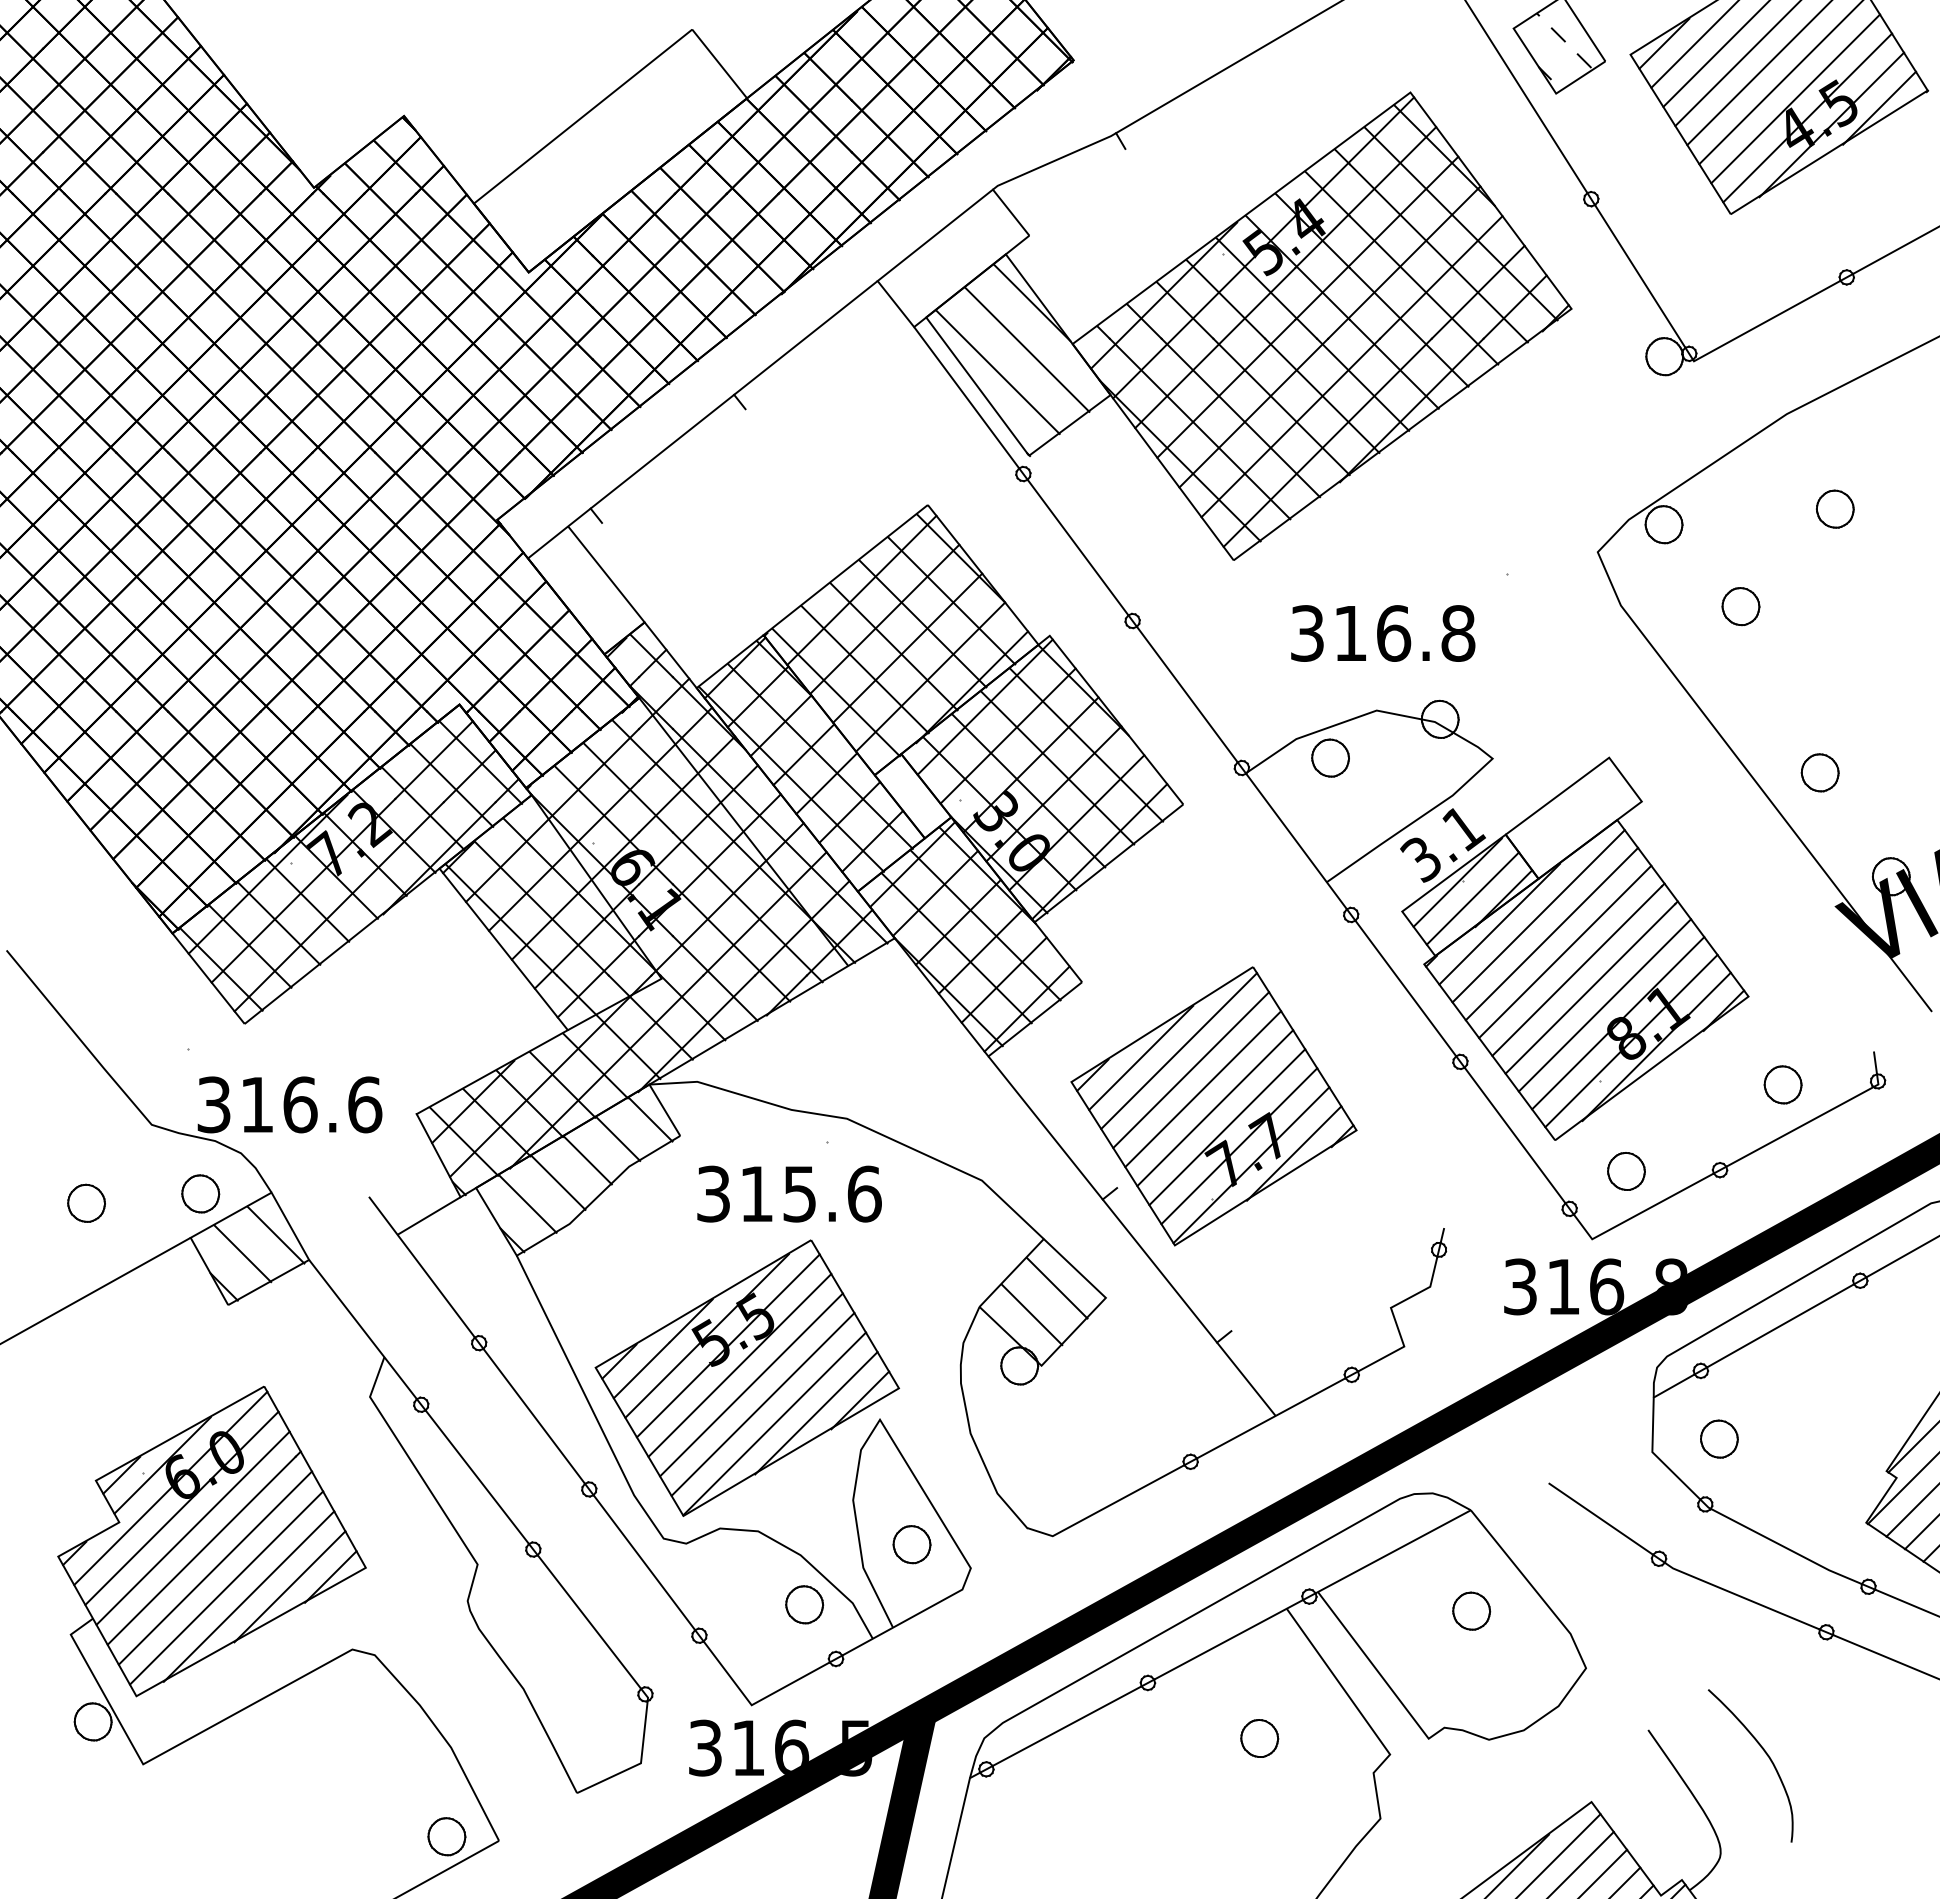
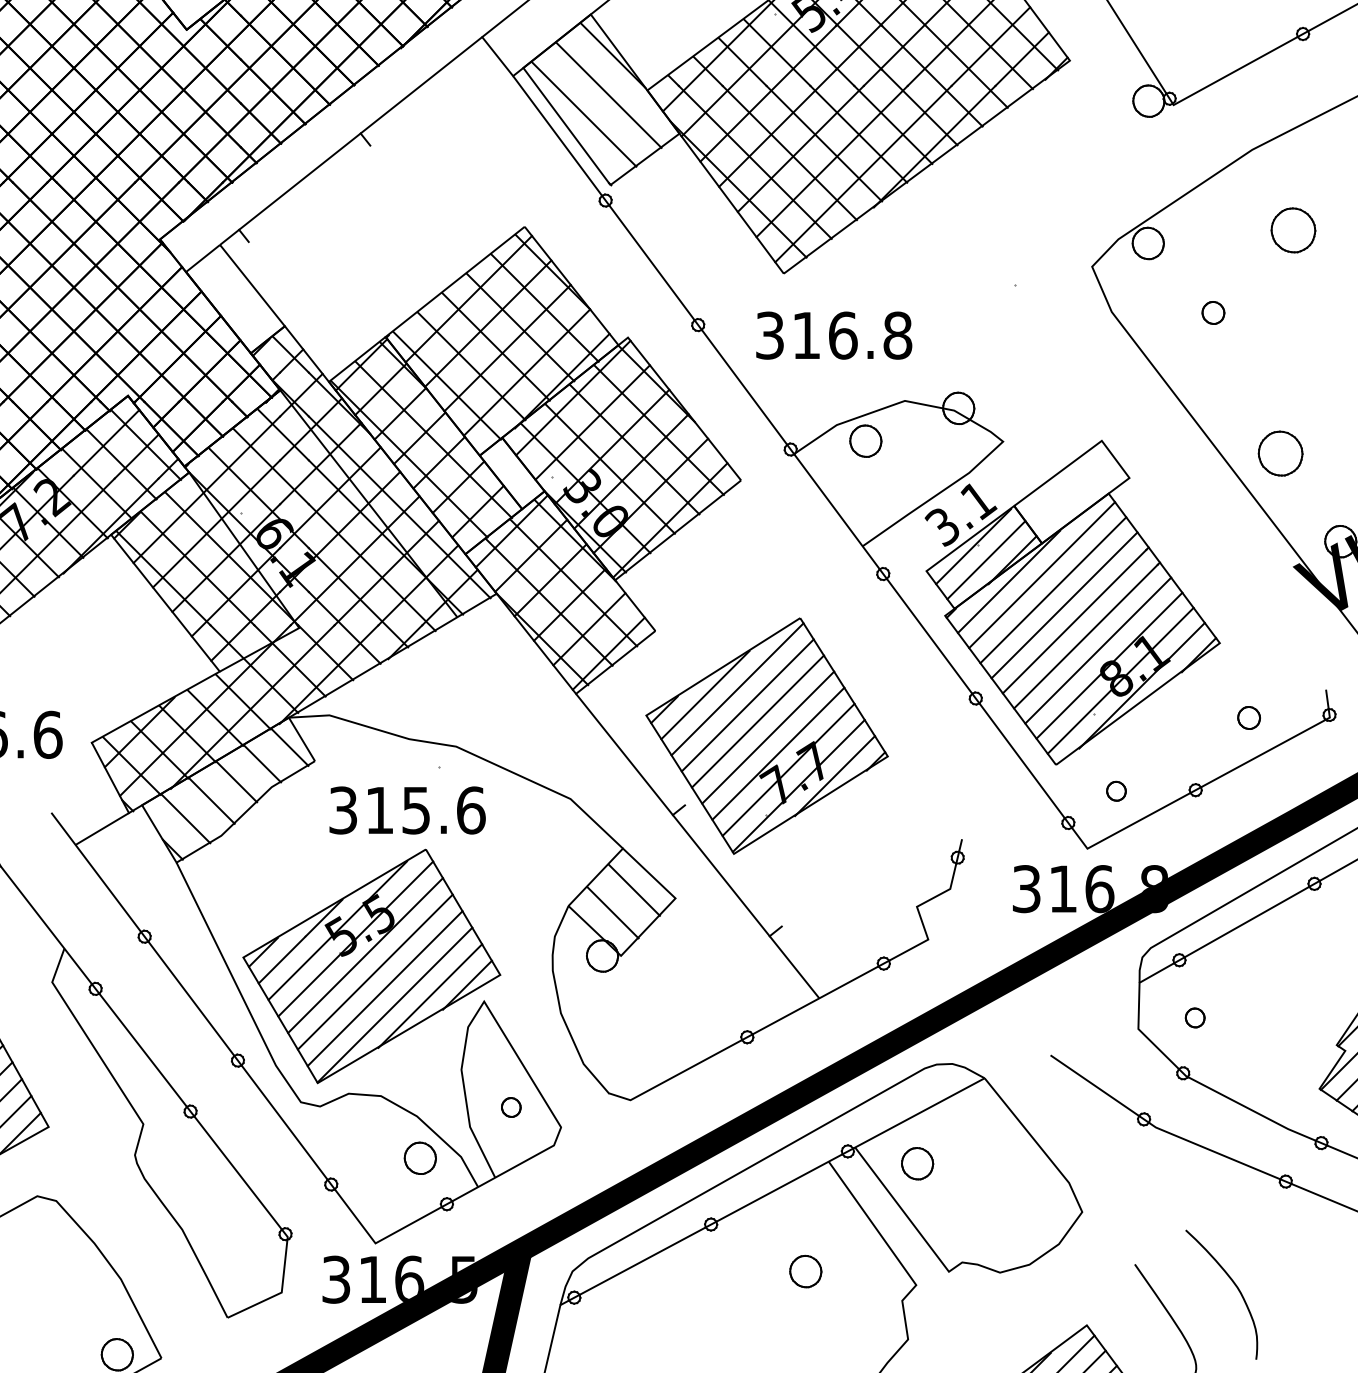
part: (1834, 508) -> (1292, 229), size x1.4
part: (1740, 606) -> (1213, 312), size x0.7
text: (1383, 633) -> (834, 335), moved
part: (1819, 772) -> (1279, 453), size x1.4
part: (1782, 1084) -> (1248, 717), size x0.7
part: (1626, 1171) -> (1116, 791), size x0.6
part: (1719, 1438) -> (1195, 1017), size x0.6
part: (911, 1544) -> (510, 1107), size x0.6
part: (1471, 1610) -> (917, 1163), moved

